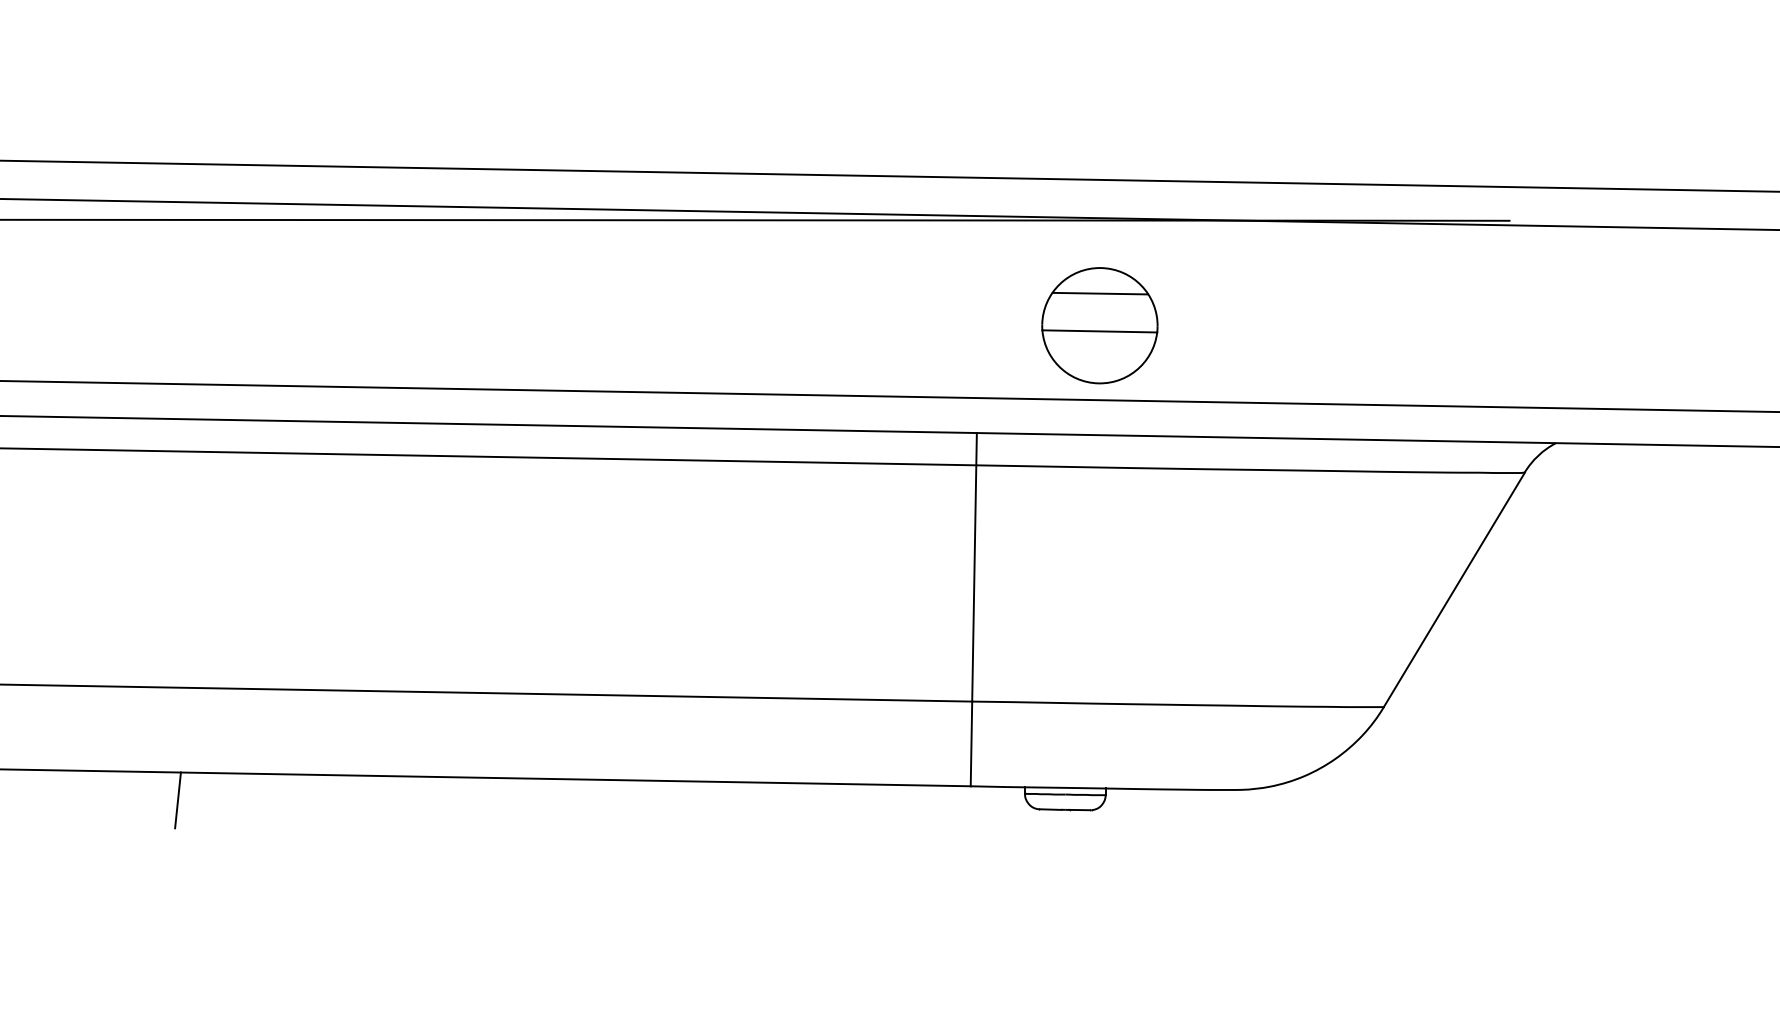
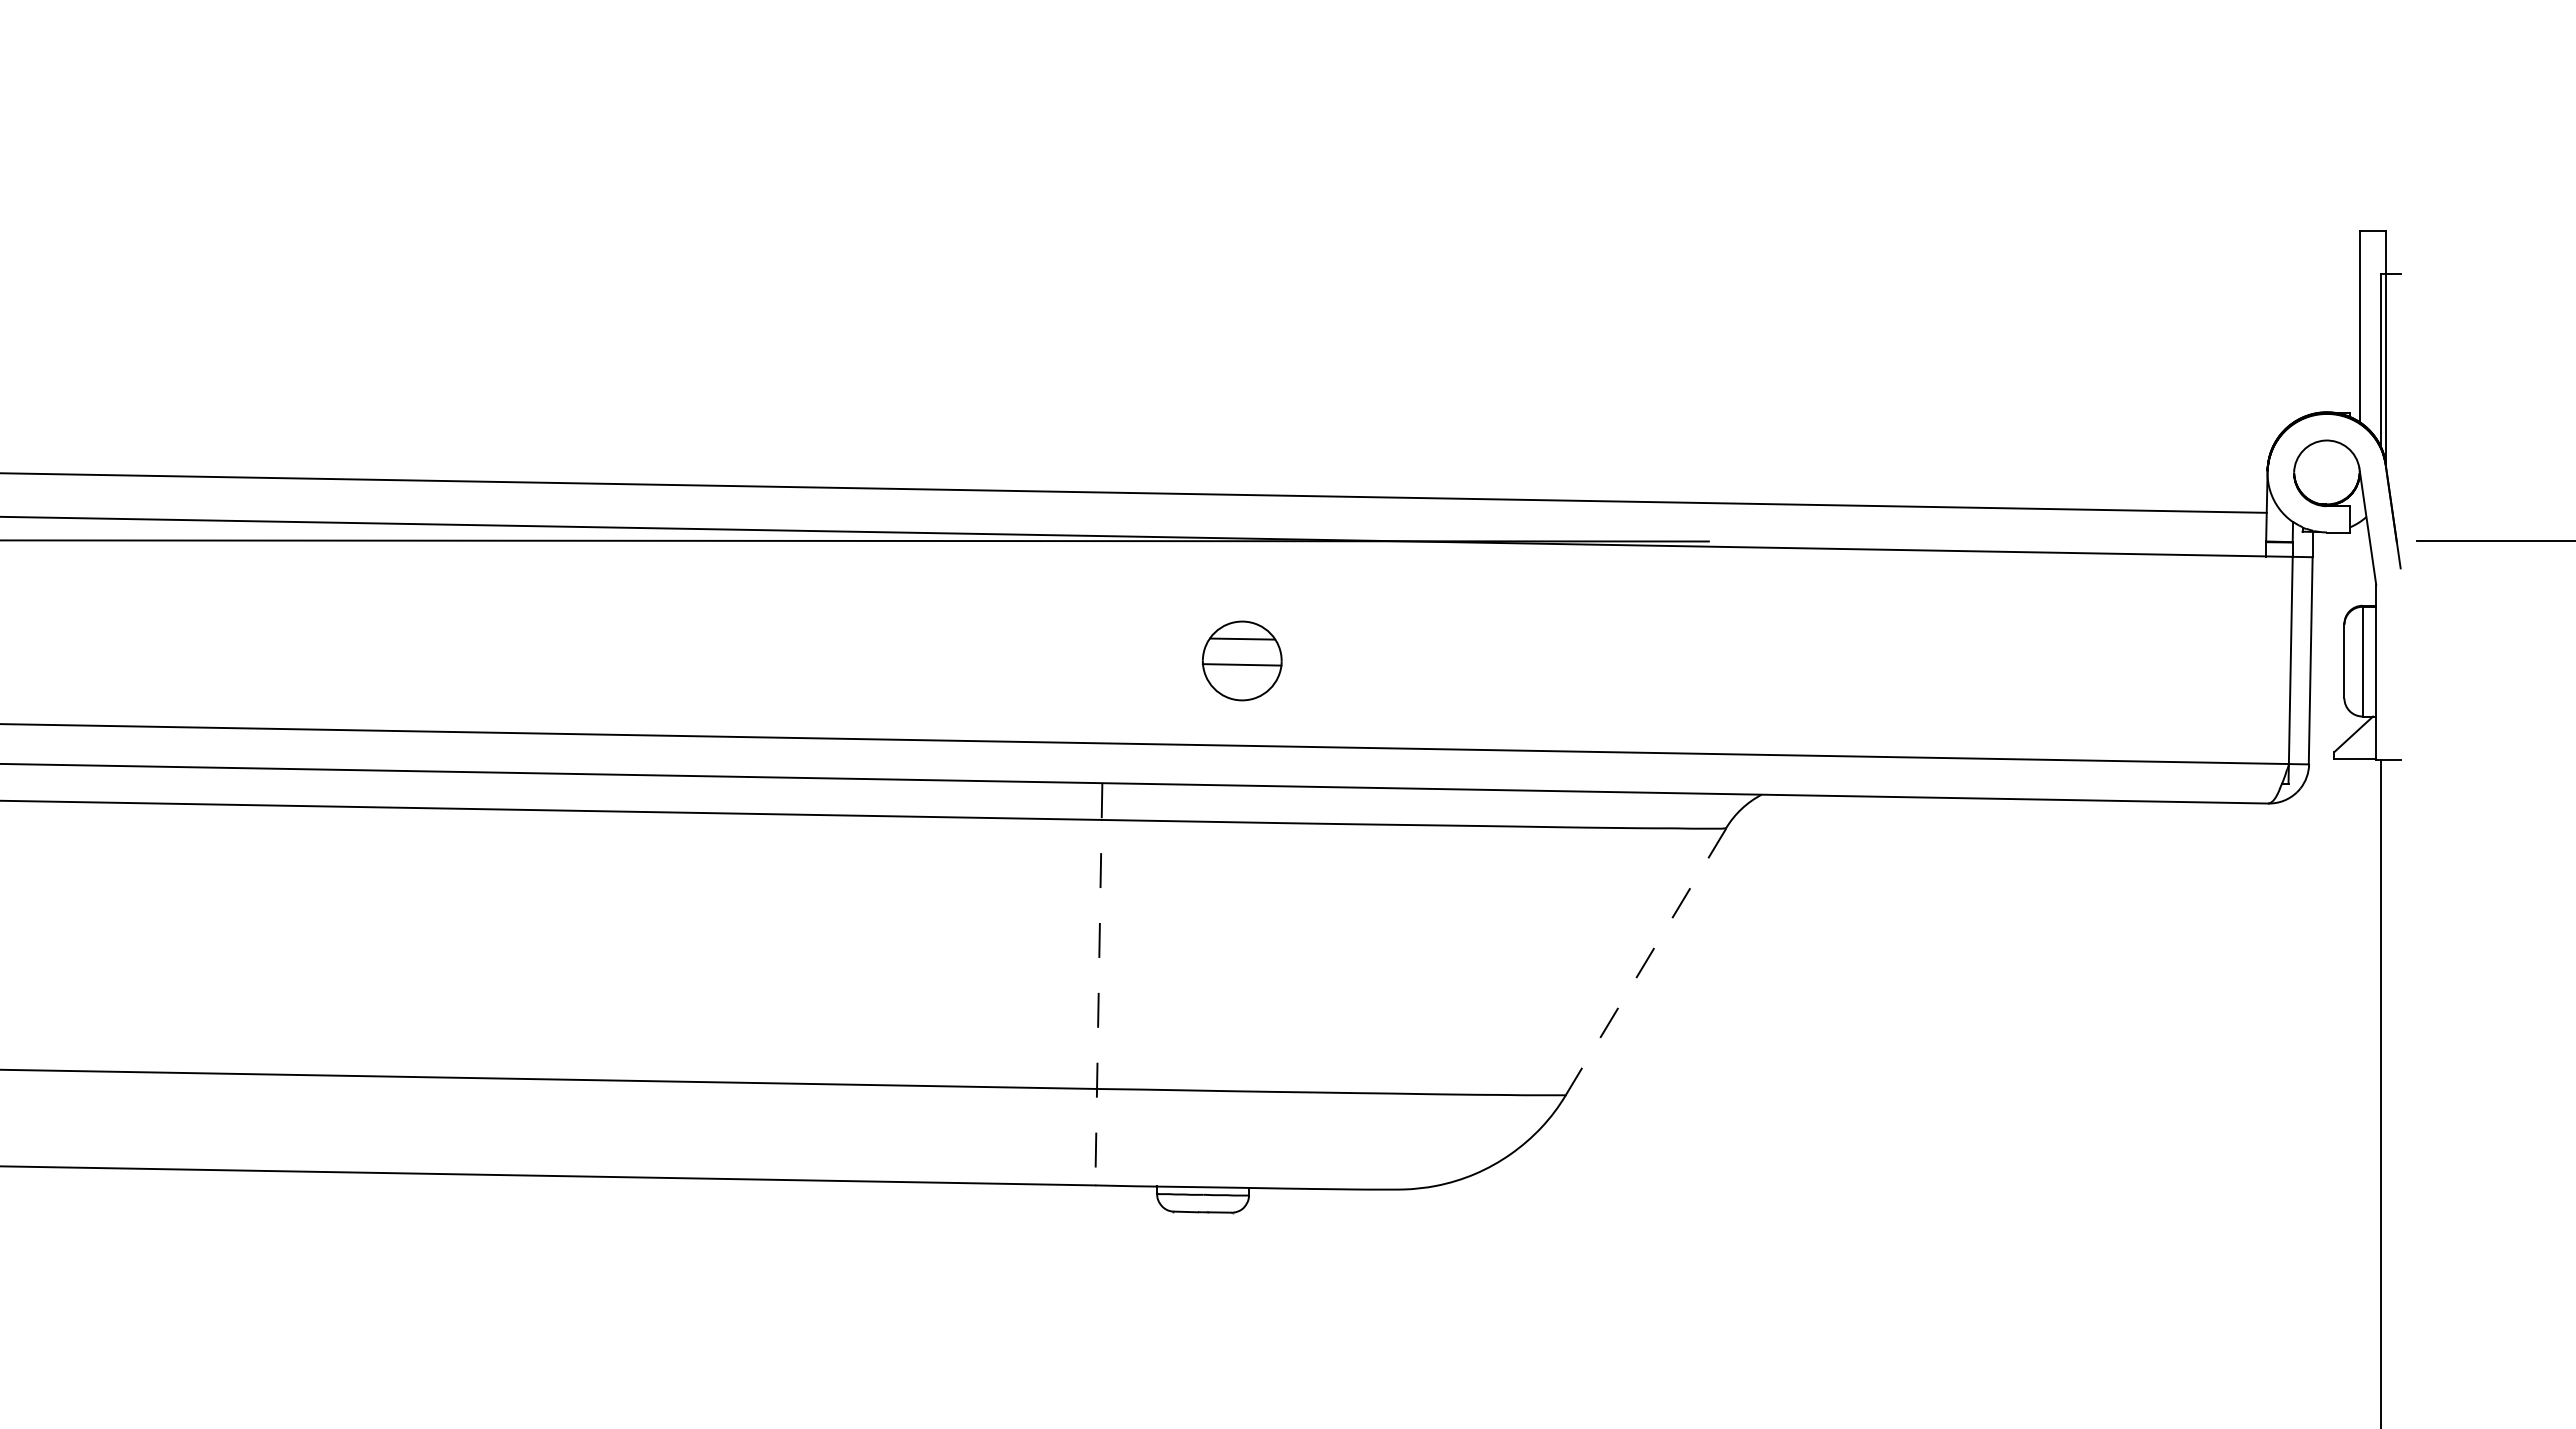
part: (1099, 325) -> (1241, 660), size x0.6
line: (1454, 589) -> (1646, 961), solid -> dashed
line: (973, 609) -> (1098, 984), solid -> dashed
line: (177, 800) -> (192, 1201), removed

